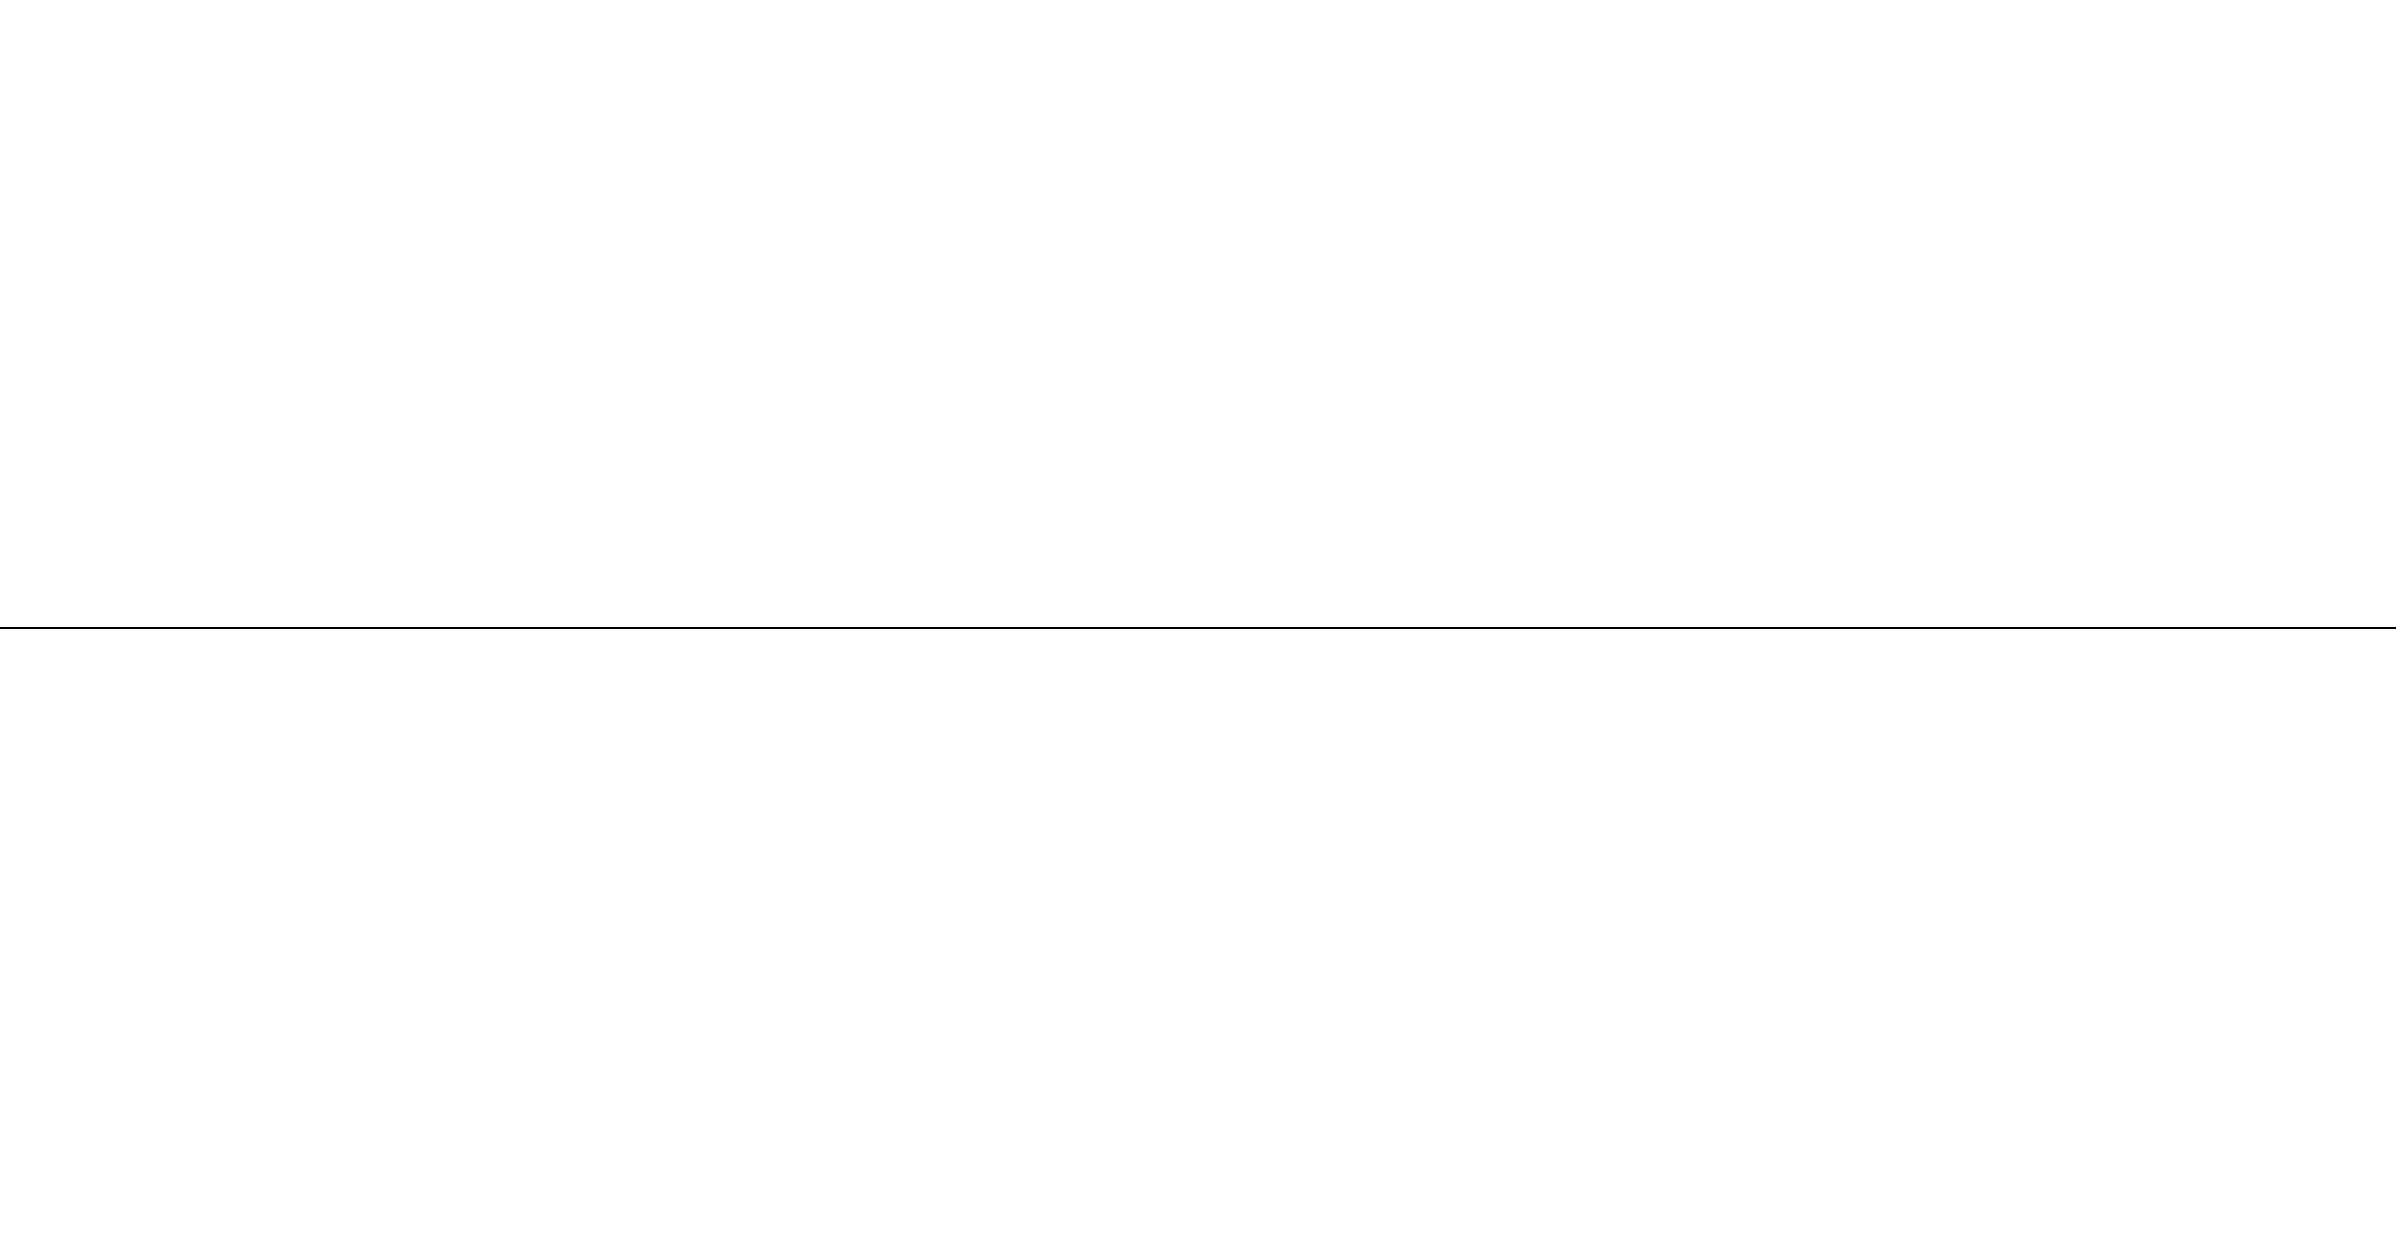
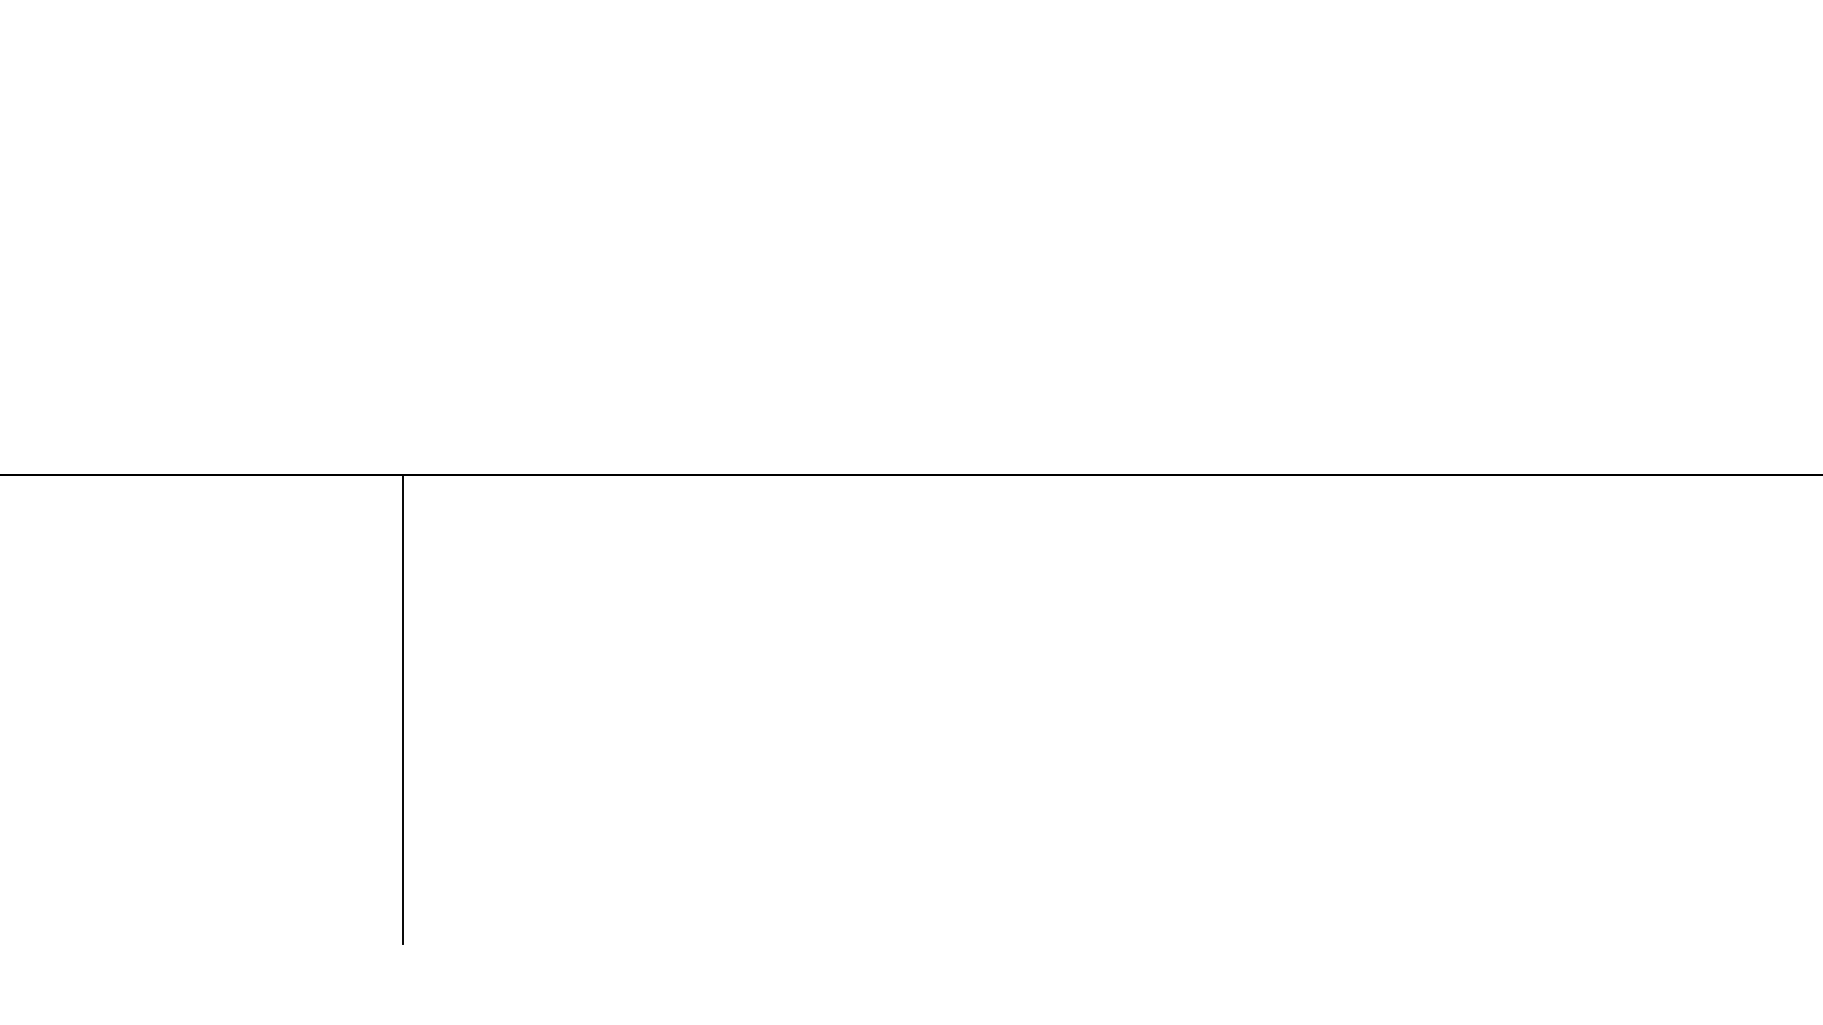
line: (339, 907) -> (403, 709), added

